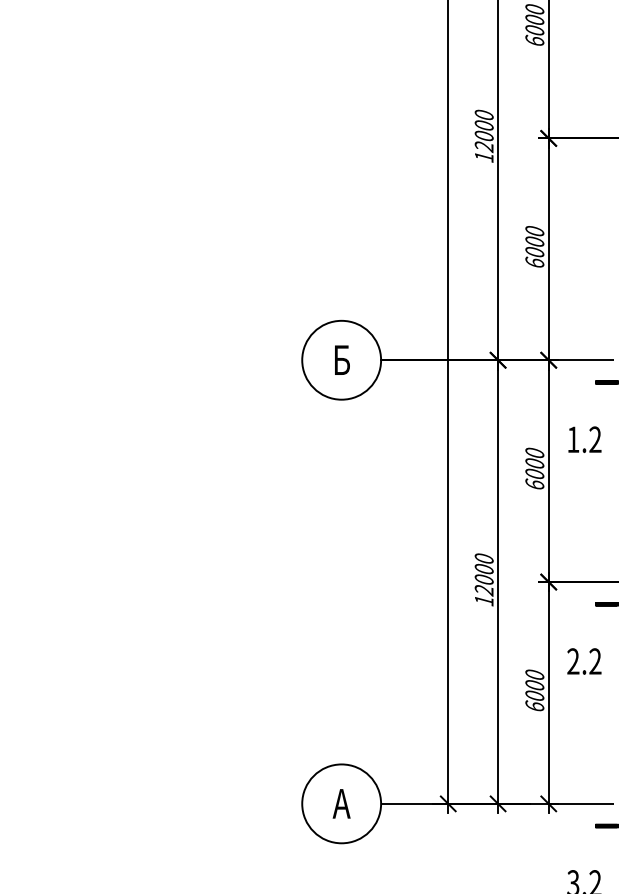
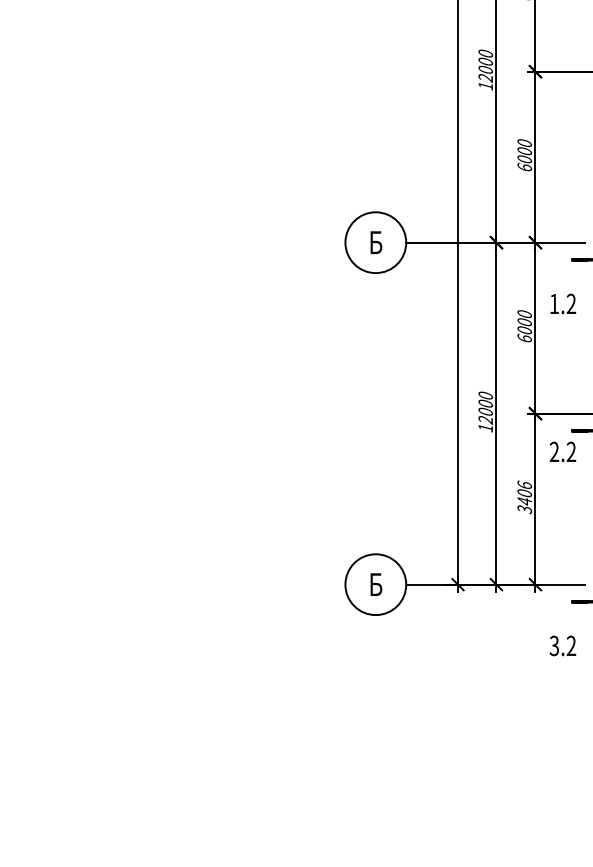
text: (583, 660) -> (562, 451), moved
text: (534, 690) -> (524, 497), 6000 -> 3406
text: (341, 803) -> (375, 584), А -> Б

